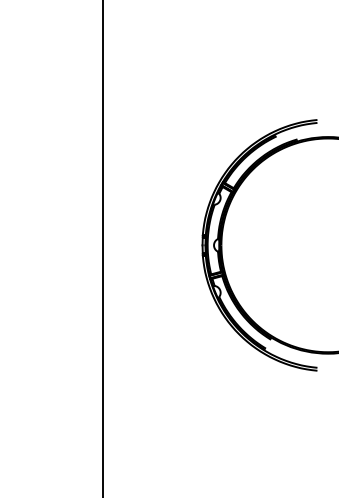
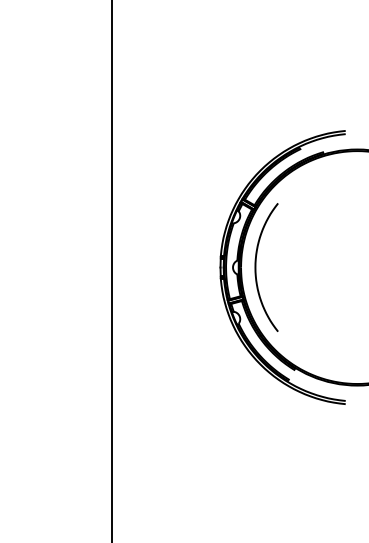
curve: (235, 245) -> (256, 267), added

